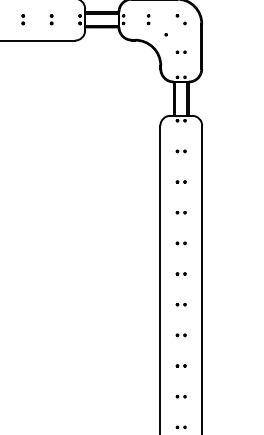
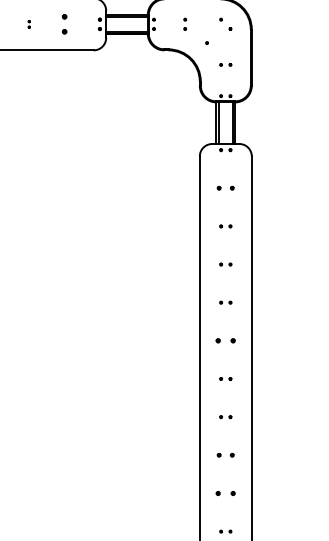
part: (23, 19) -> (29, 24), size x0.6
part: (51, 19) -> (64, 24), size x1.6
part: (181, 151) -> (225, 188), size x1.4
part: (181, 273) -> (225, 340), size x1.6
part: (181, 366) -> (225, 455), size x1.4
part: (181, 396) -> (225, 493), size x1.6

